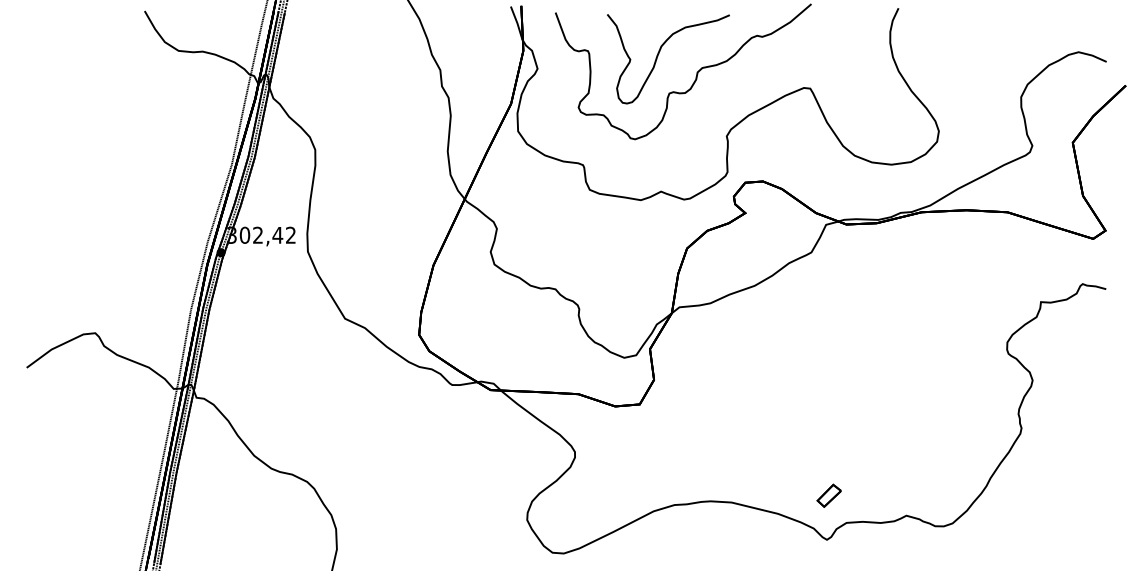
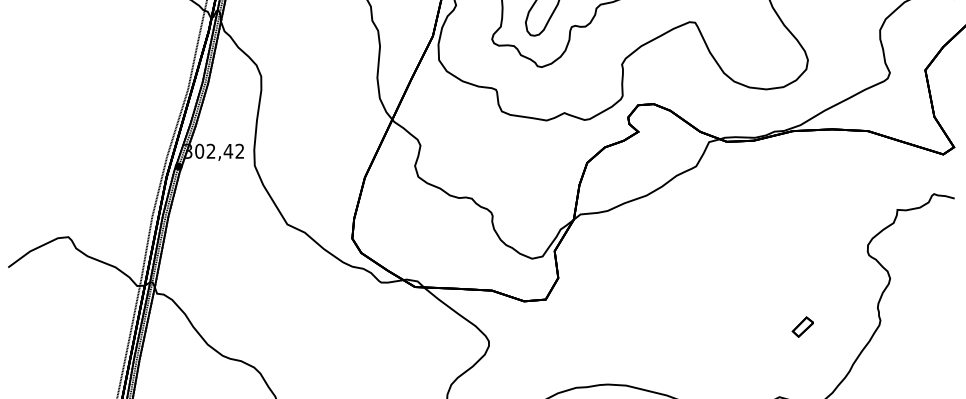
part: (828, 495) -> (802, 326), moved

